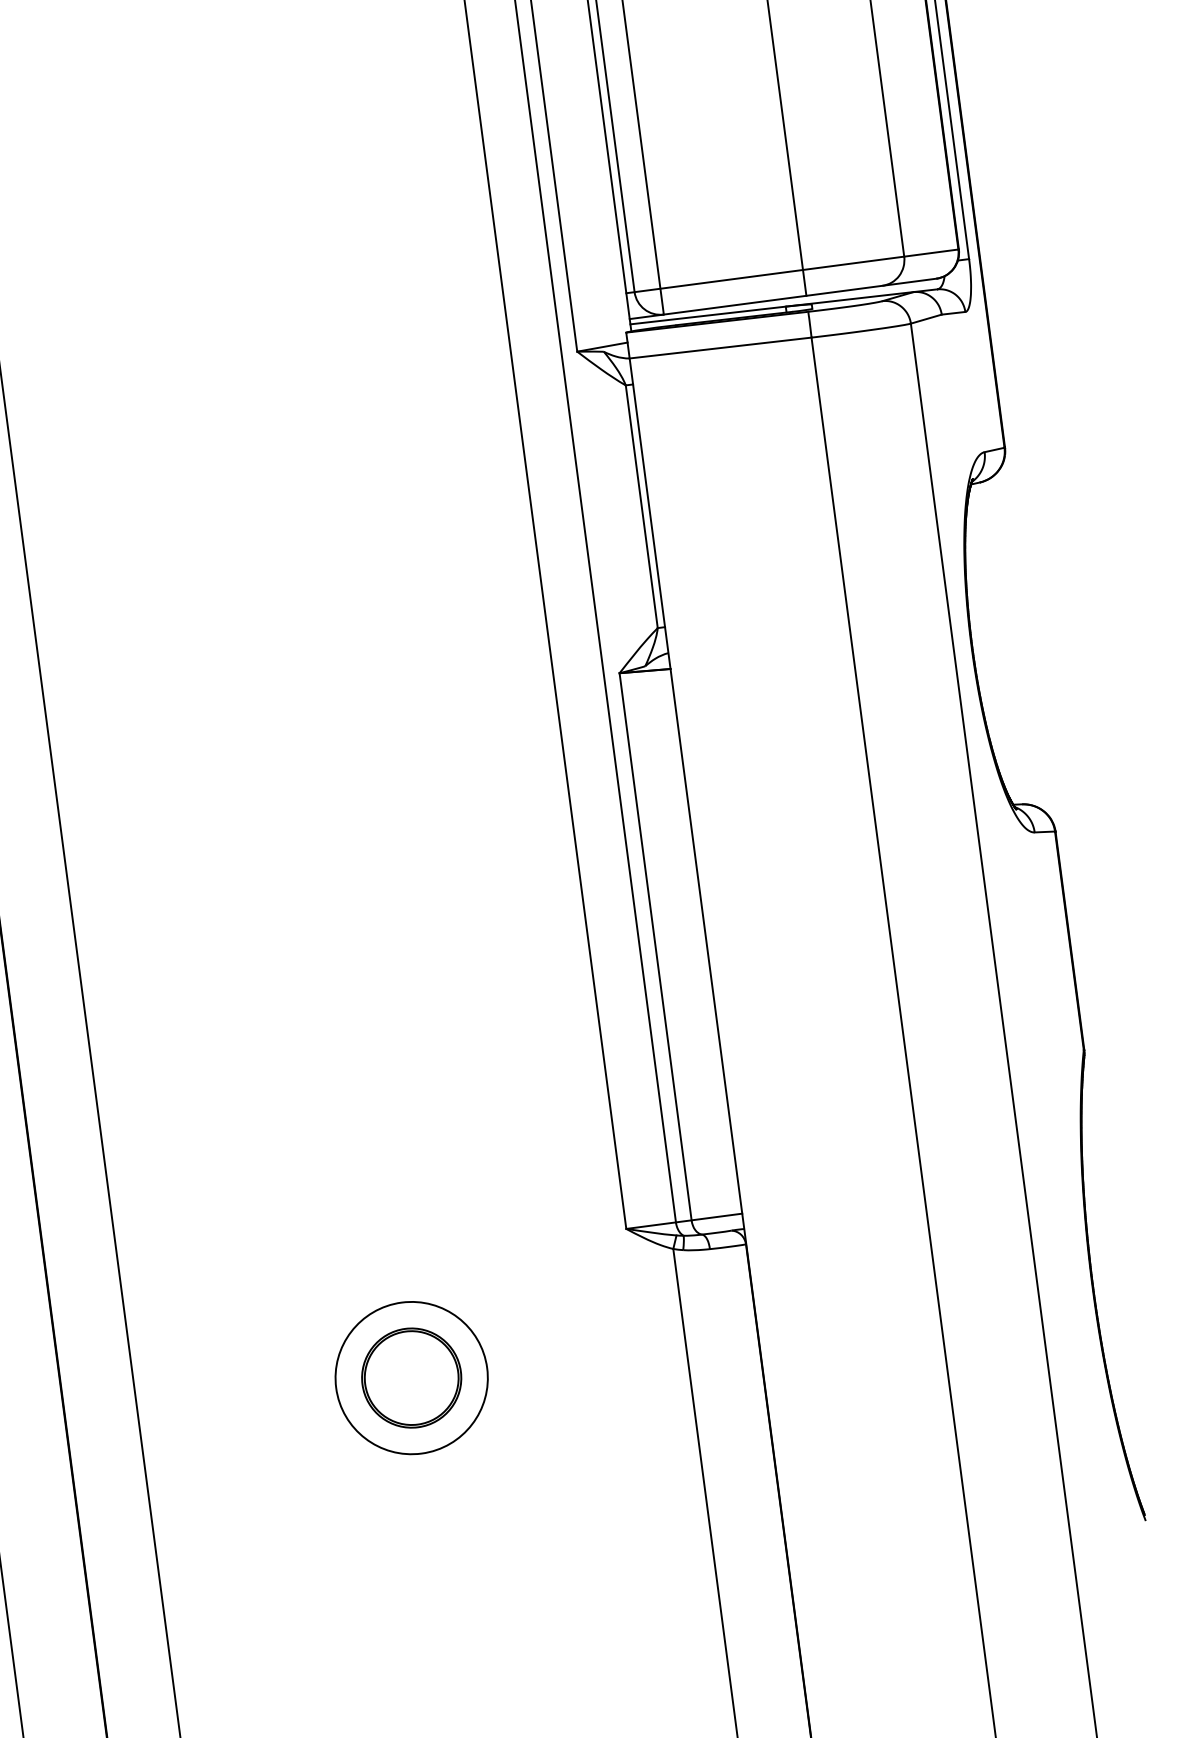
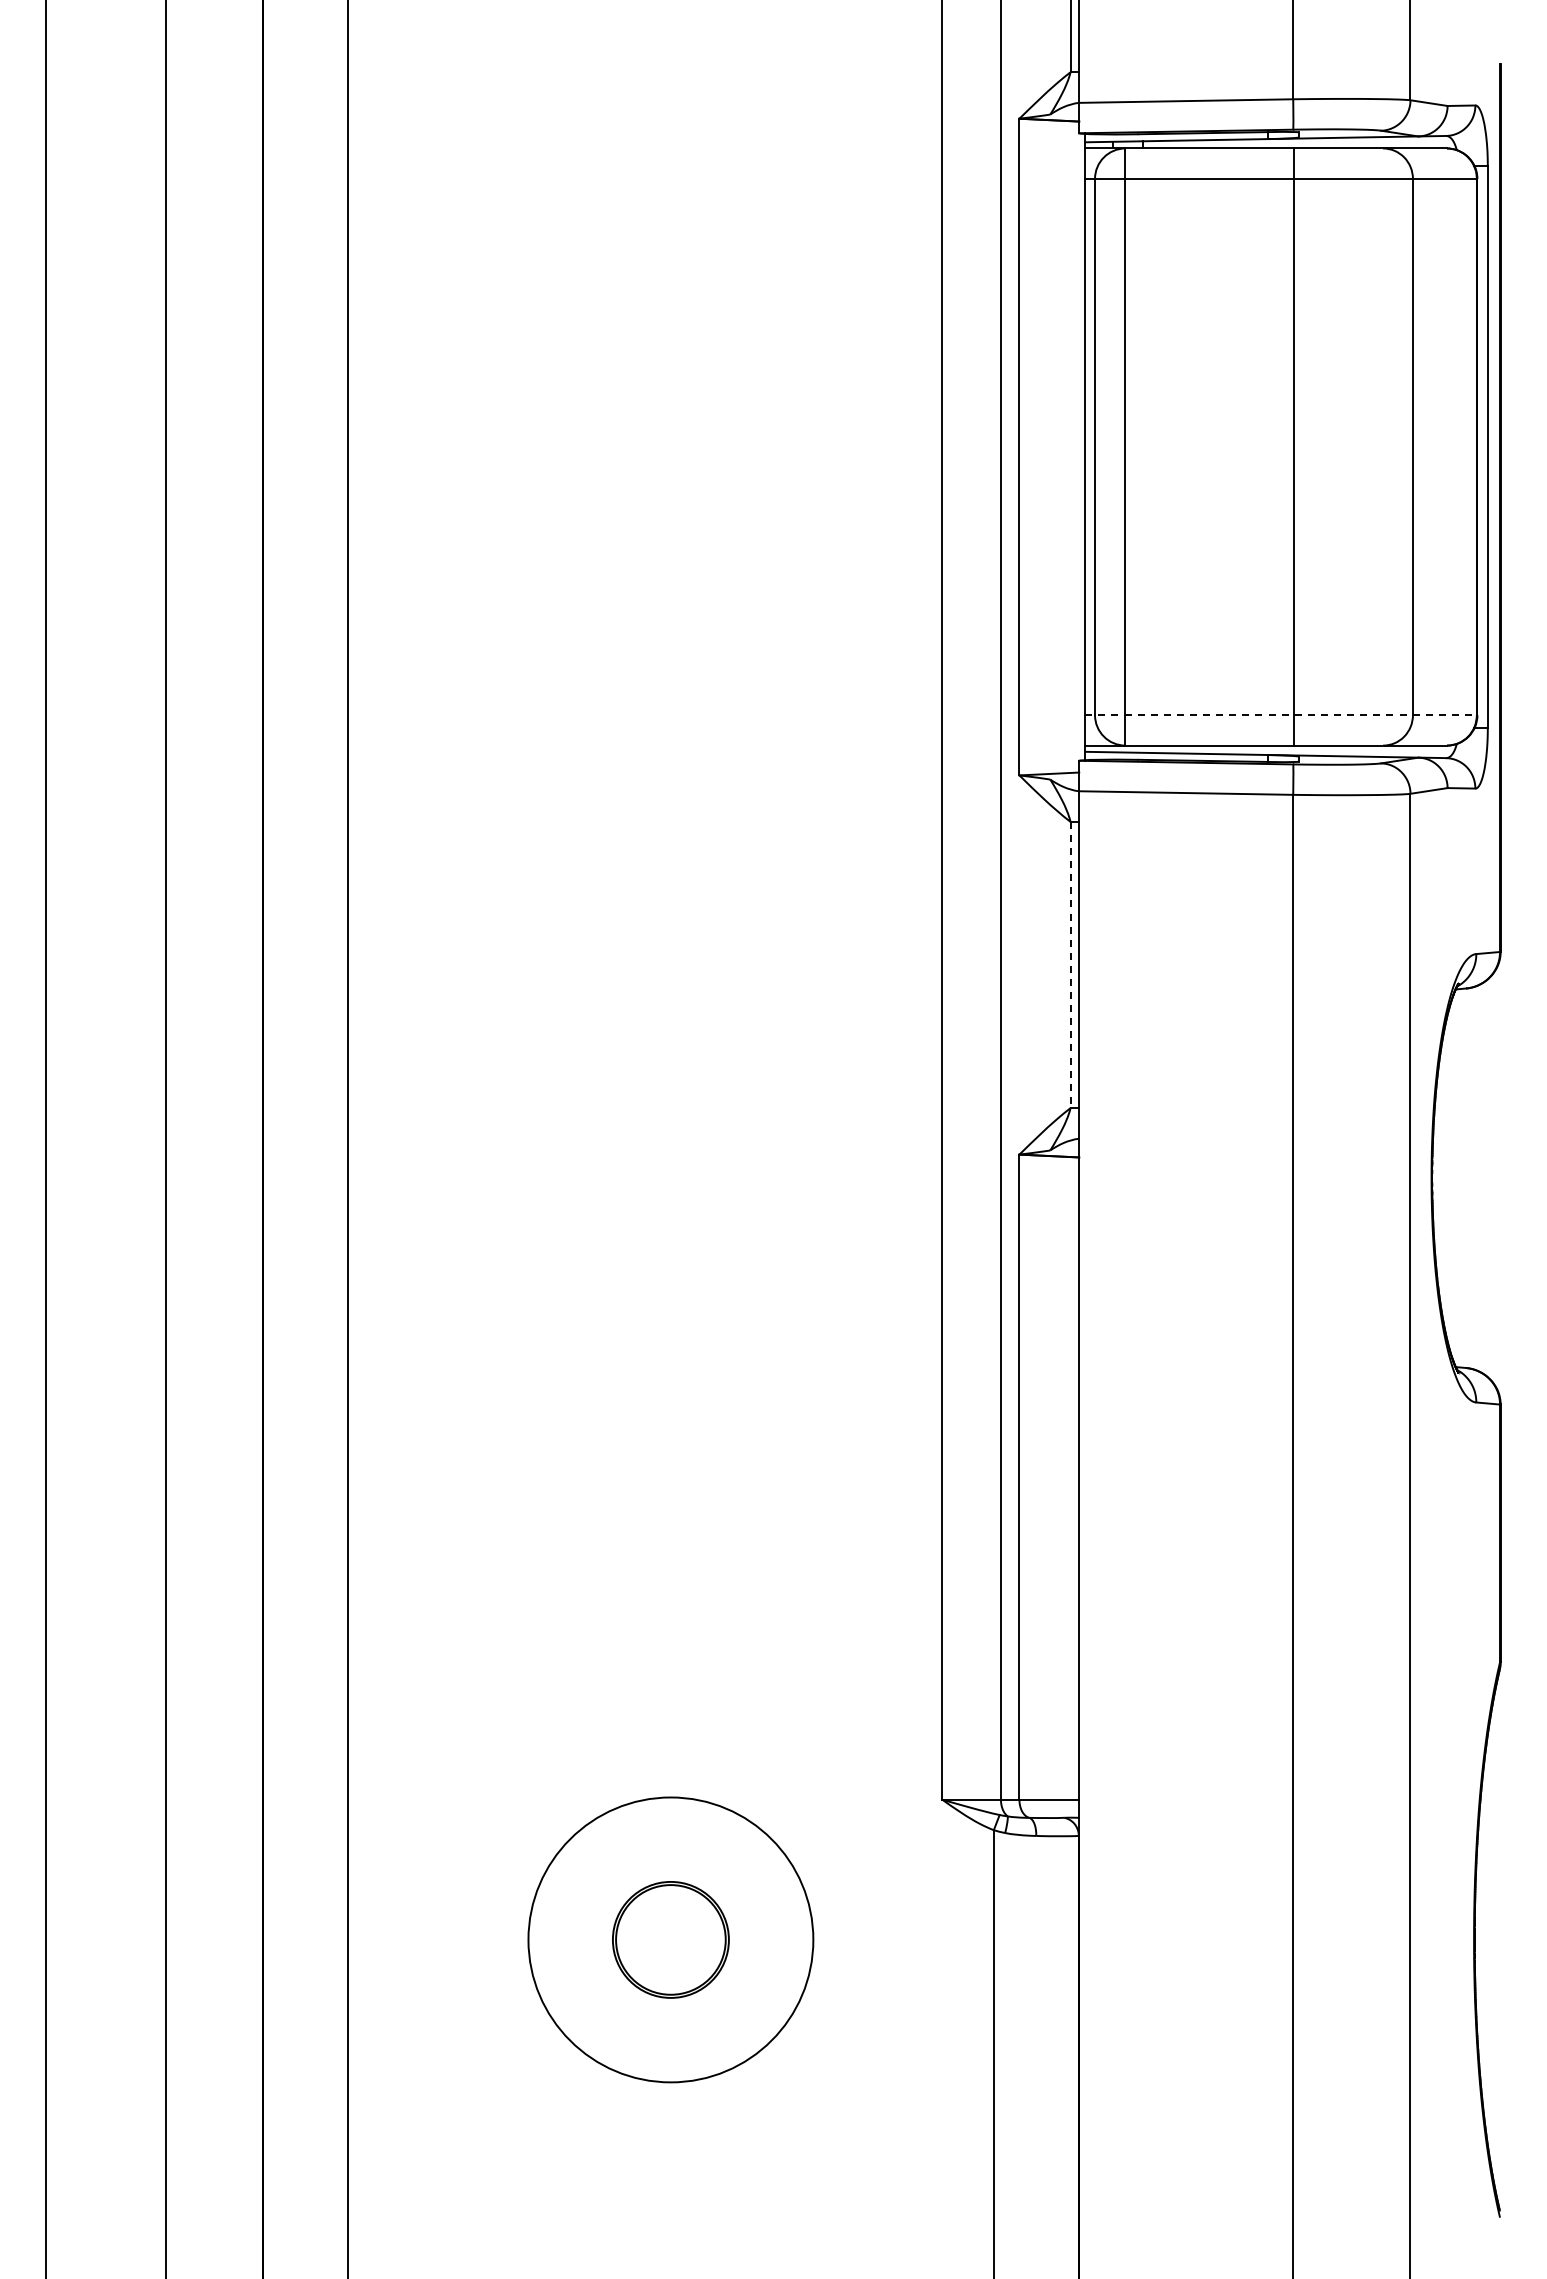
line: (792, 271) -> (1281, 715), solid -> dashed
line: (641, 507) -> (1070, 965), solid -> dashed
circle: (411, 1377) -> (670, 1939), size x1.6

